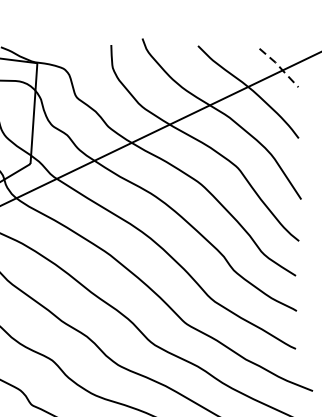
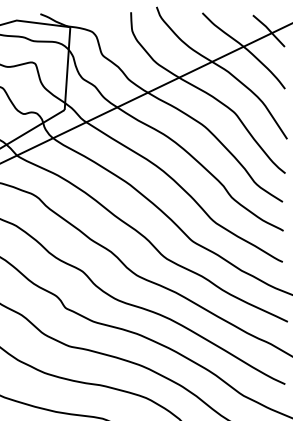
line: (279, 67) -> (269, 30), dashed -> solid

